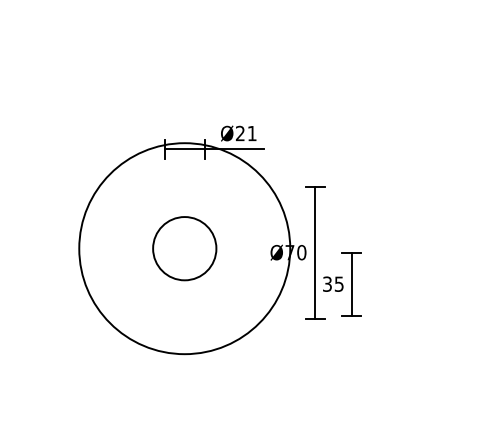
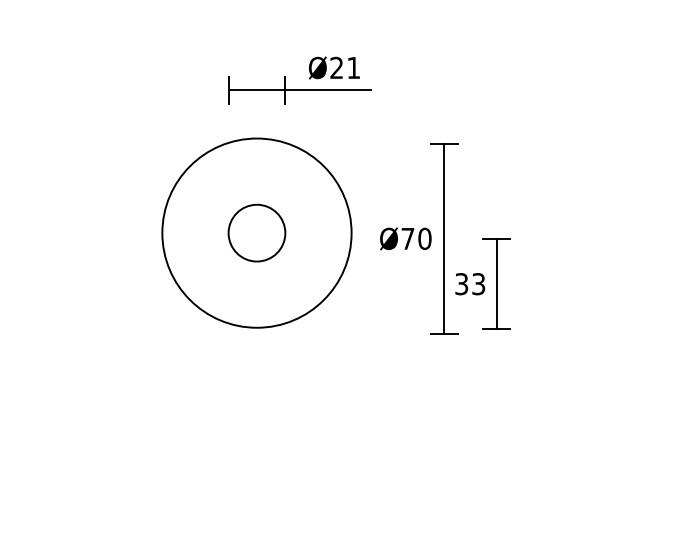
circle: (184, 248) -> (256, 232), size x0.62
circle: (184, 248) -> (256, 232), size x0.62
text: (339, 283) -> (479, 283), 35 -> 33

